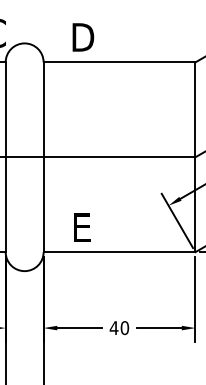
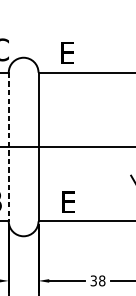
text: (83, 37) -> (69, 53), D -> E
line: (5, 157) -> (8, 147), solid -> dashed
text: (119, 328) -> (98, 281), 40 -> 38

